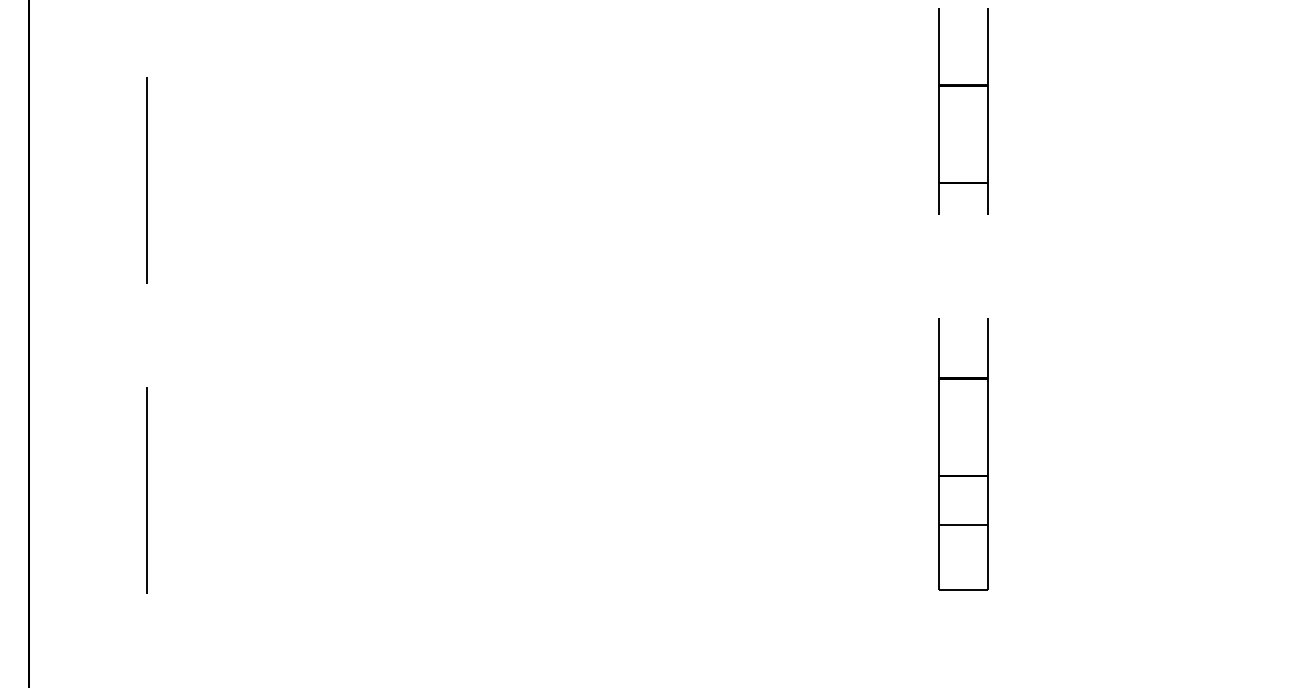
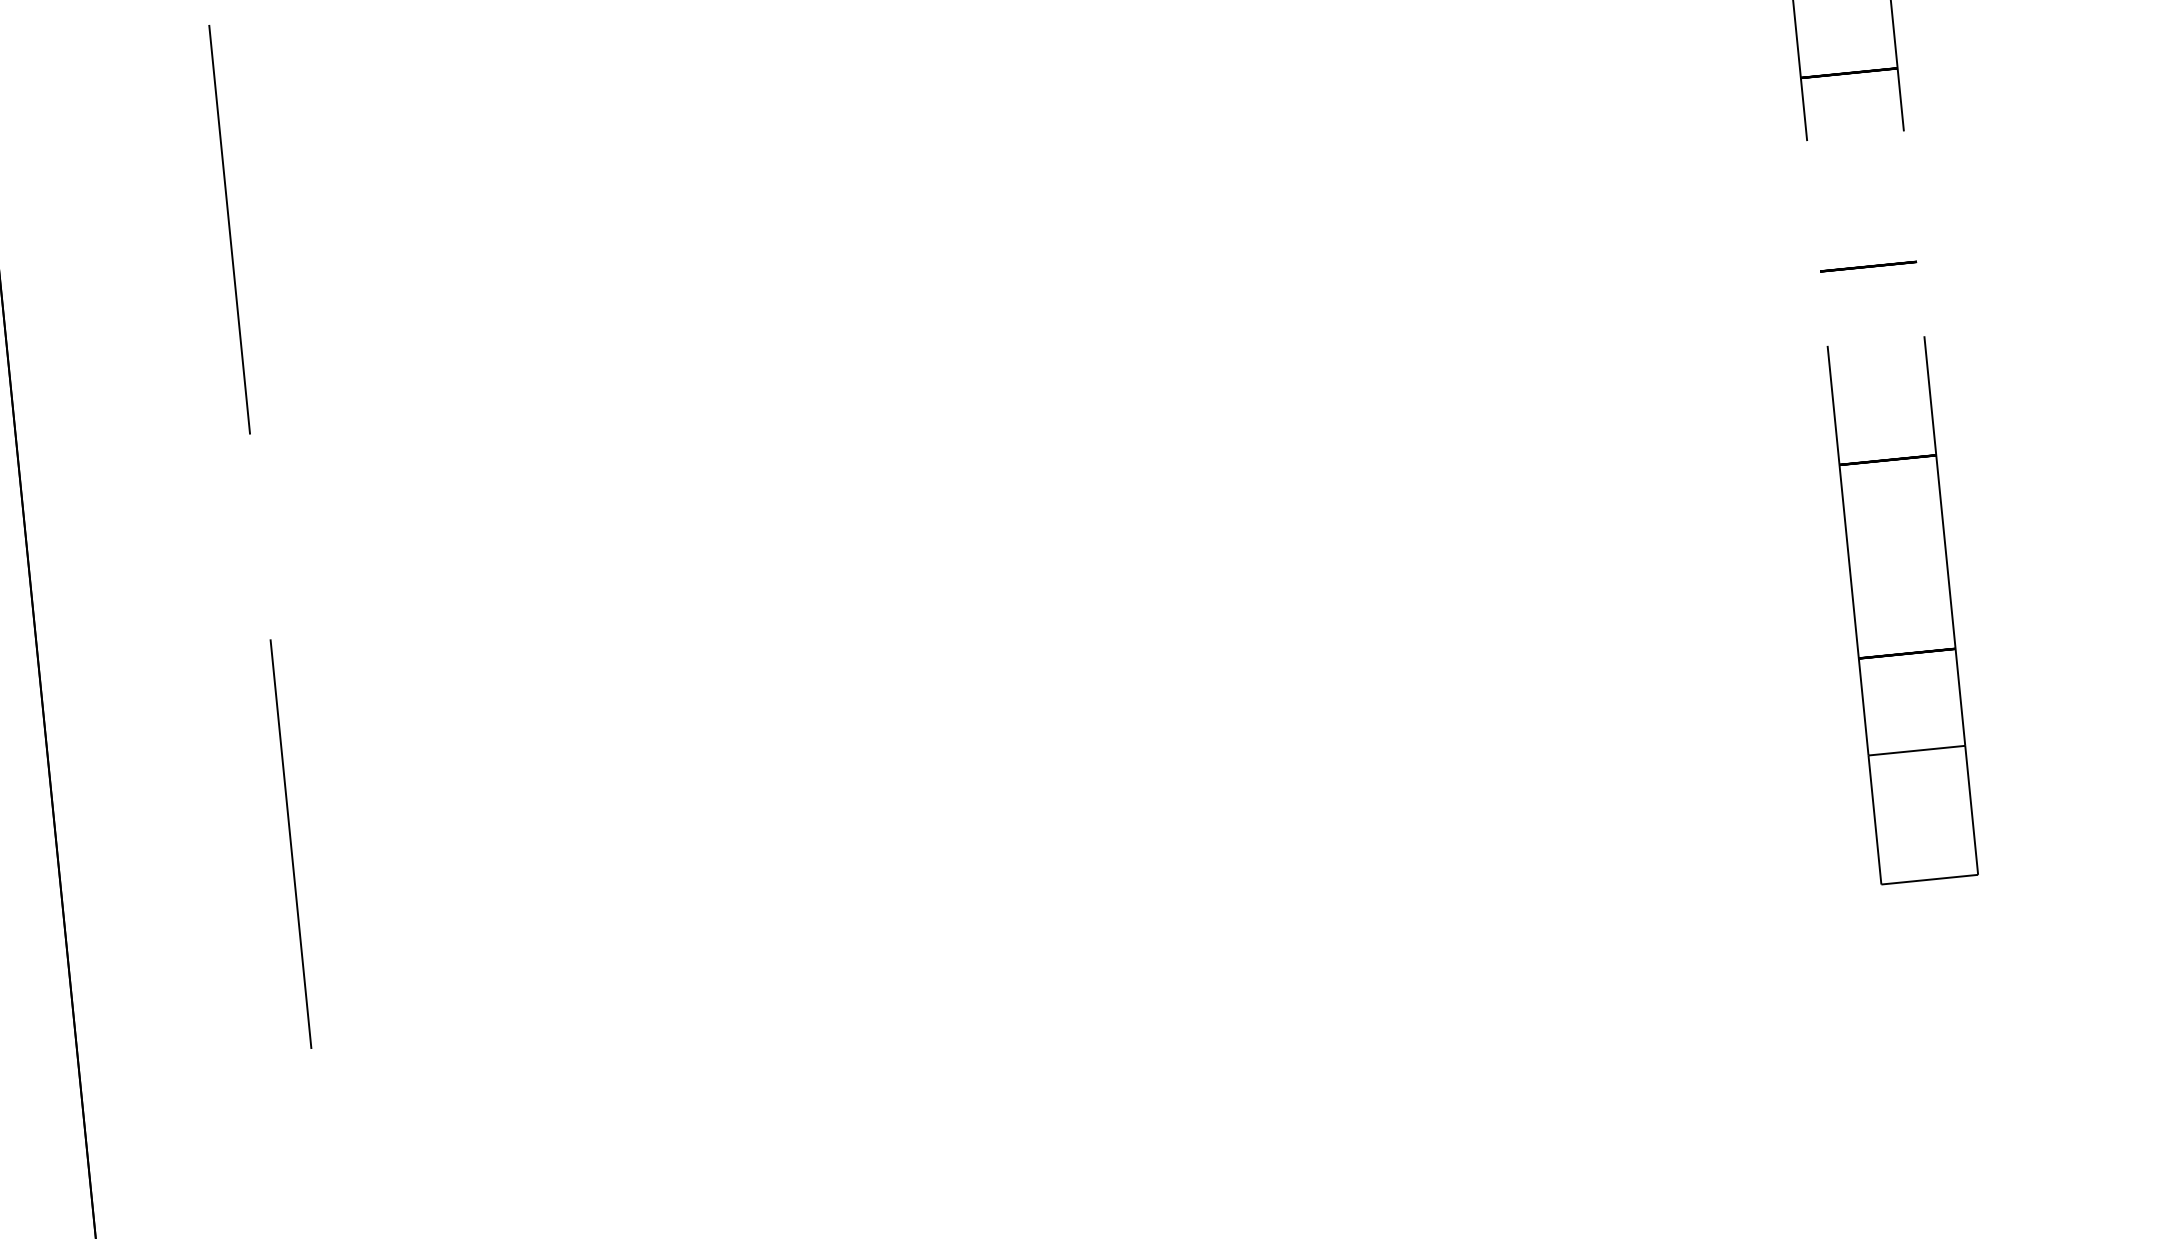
line: (963, 280) -> (1868, 265), added

